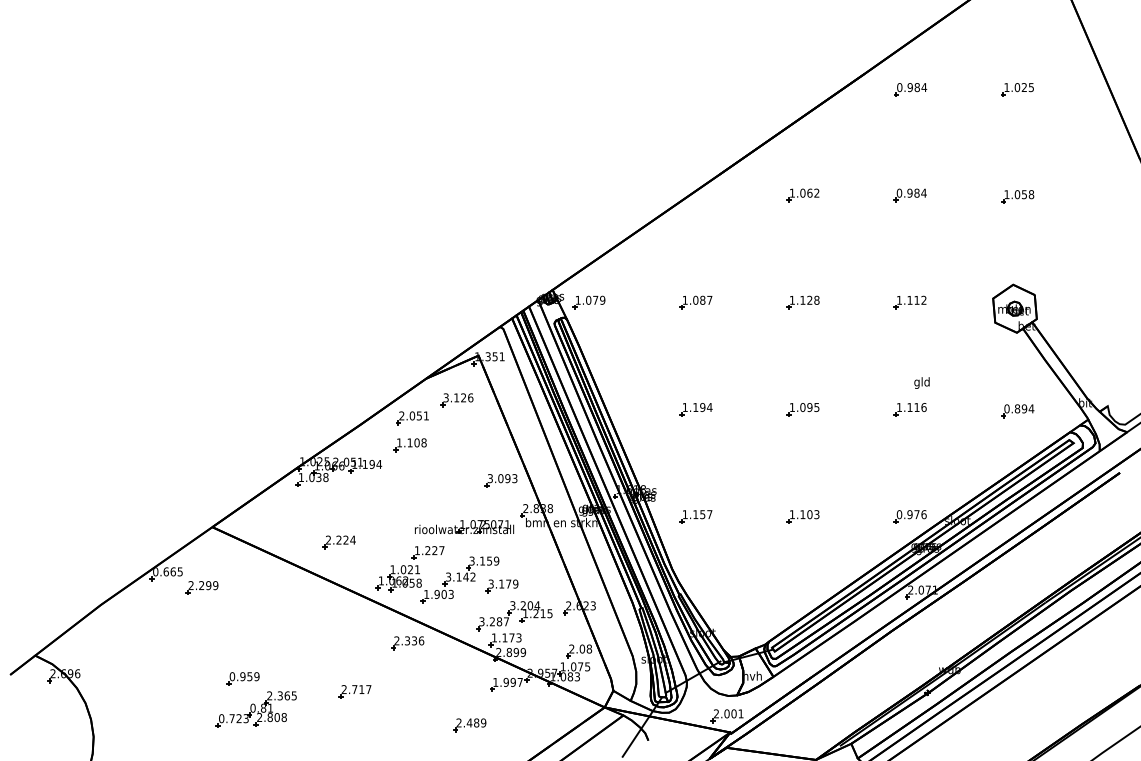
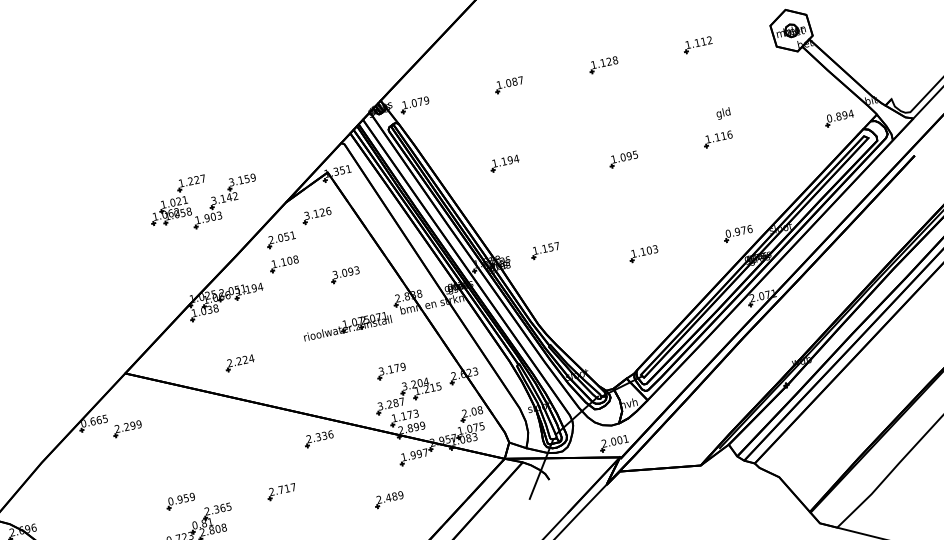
part: (695, 409) -> (504, 163), moved
part: (1017, 411) -> (839, 118), moved
part: (500, 480) -> (344, 274), moved
part: (695, 516) -> (544, 250), moved
part: (446, 573) -> (211, 197), moved

